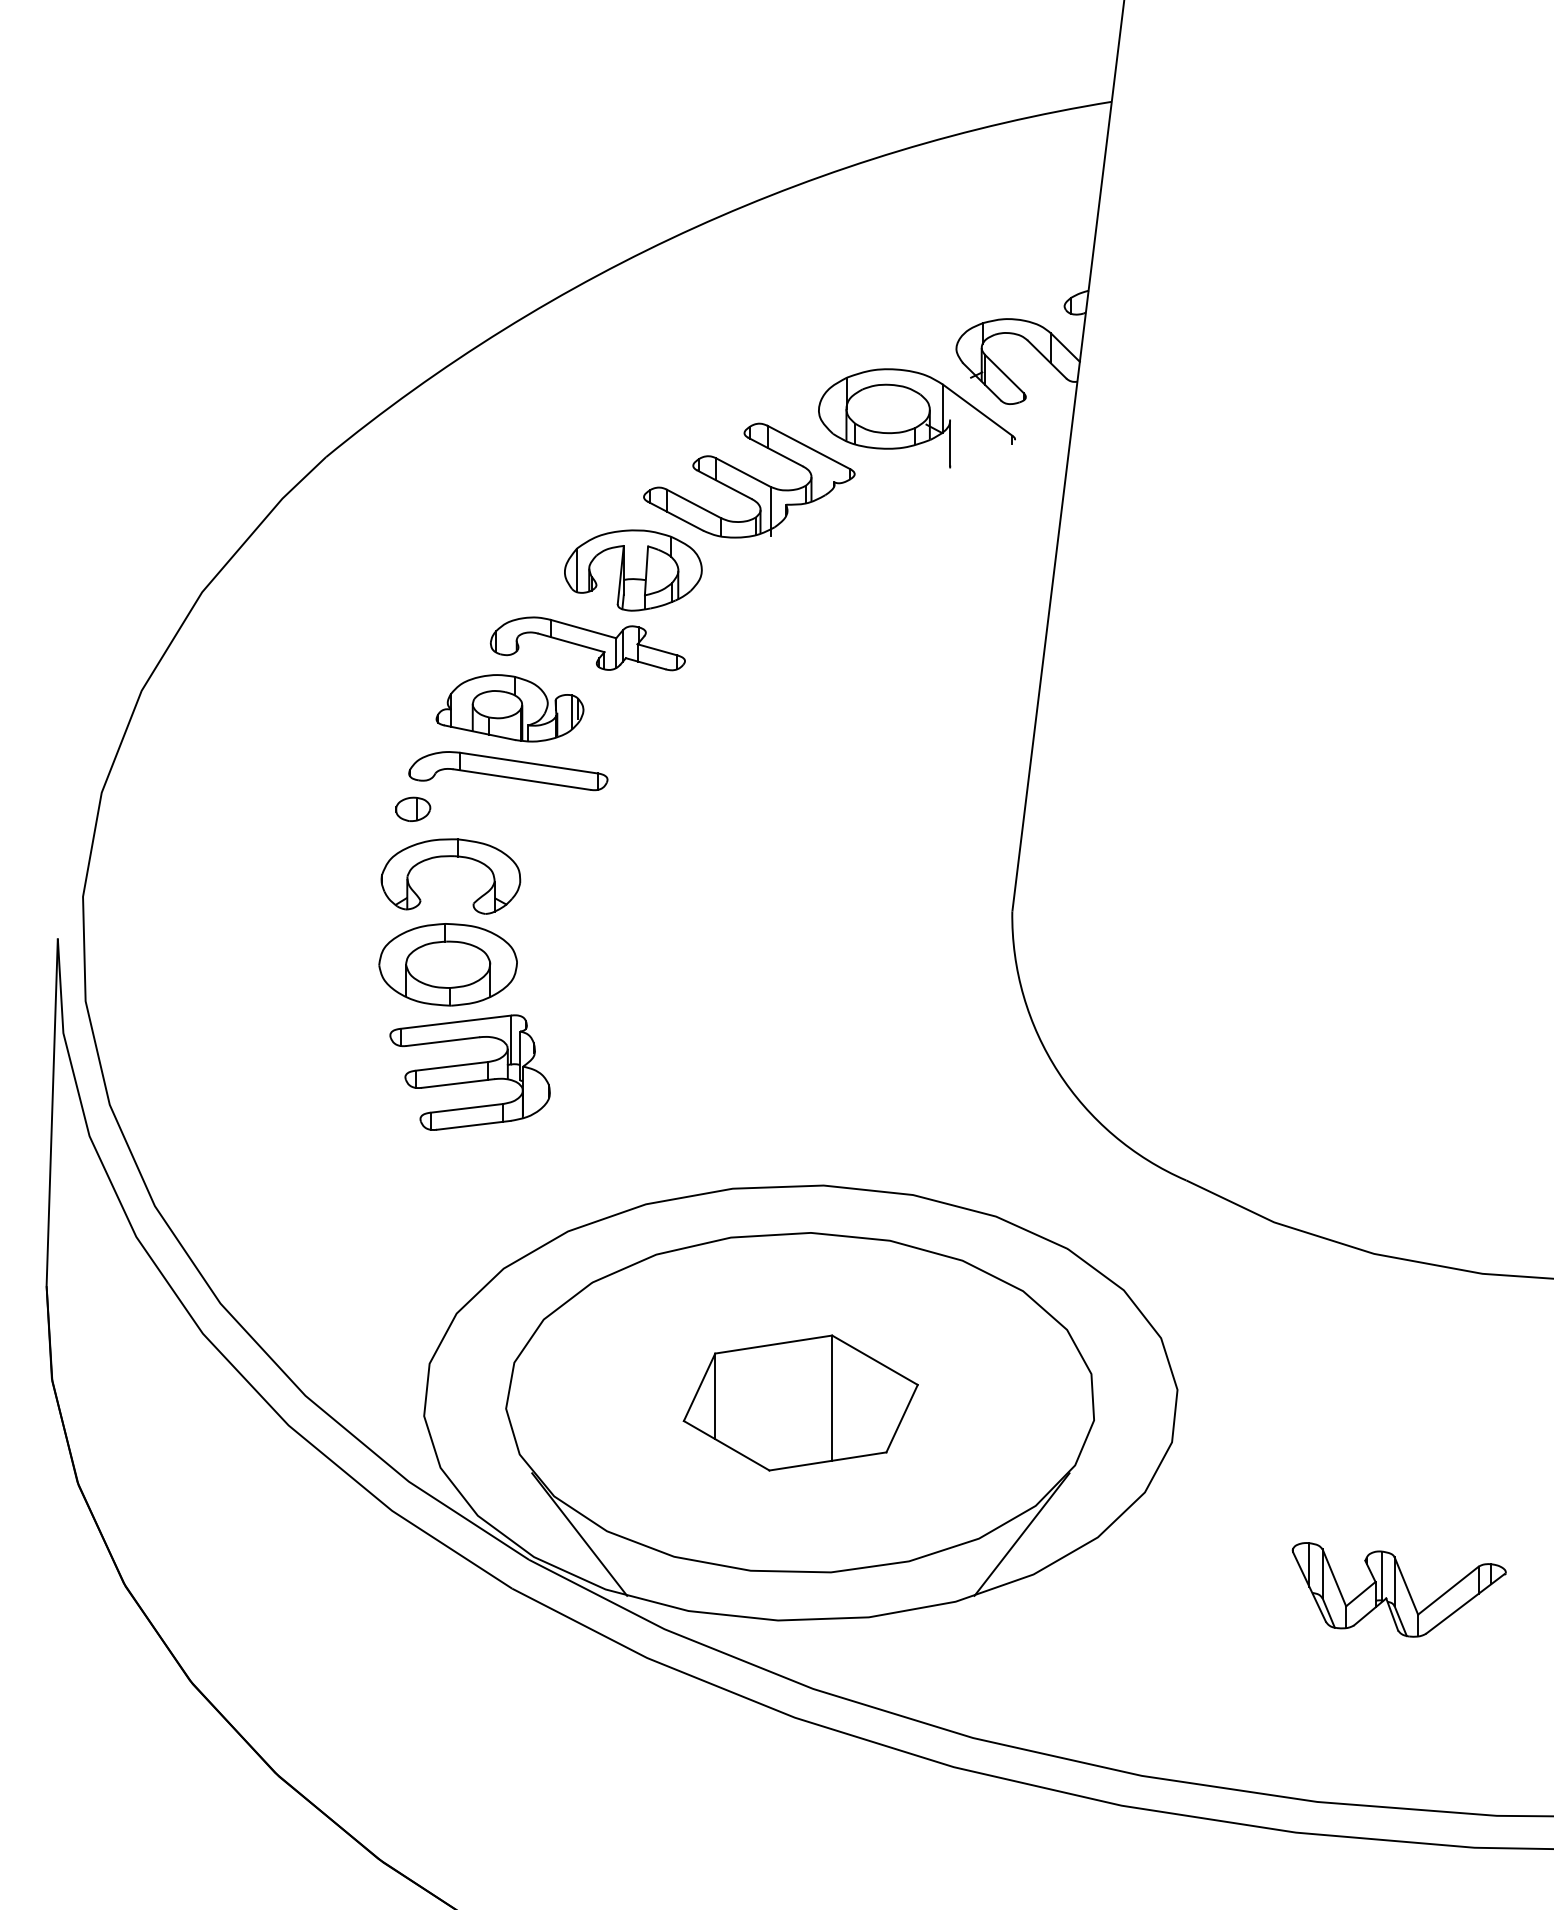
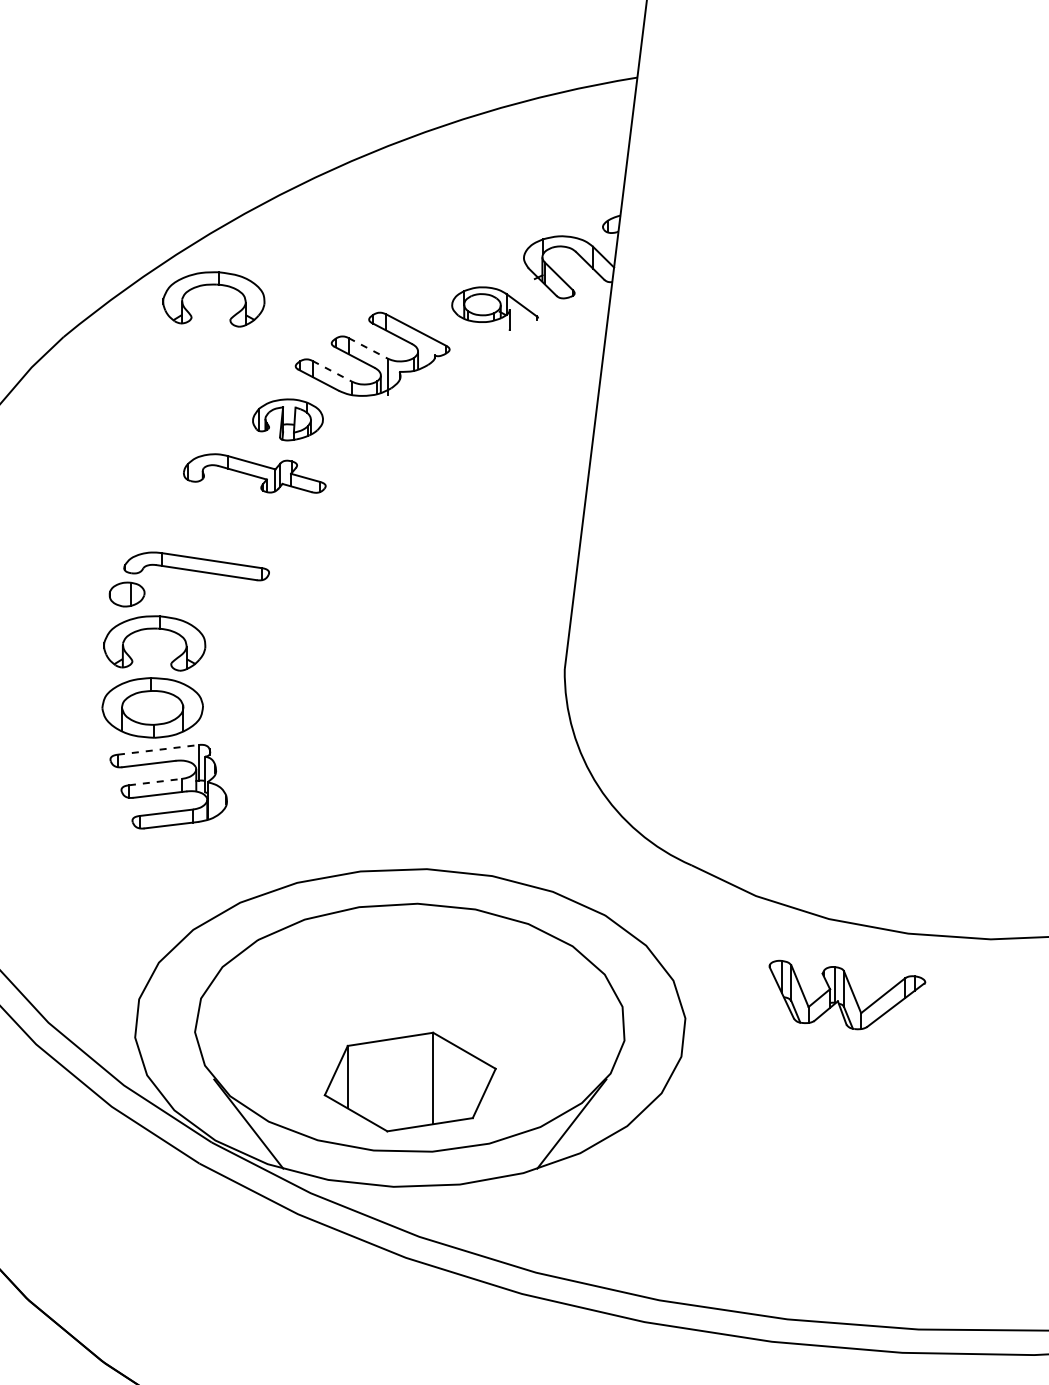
part: (530, 386) -> (212, 285), added
part: (916, 418) -> (494, 308), size x0.6
line: (743, 472) -> (368, 348), solid -> dashed
line: (694, 504) -> (332, 371), solid -> dashed
part: (633, 570) -> (288, 419), size x0.7
part: (509, 708) -> (197, 520), removed
part: (413, 808) -> (127, 593), size x1.4
line: (455, 1022) -> (158, 750), solid -> dashed
line: (451, 1066) -> (155, 782), solid -> dashed
part: (800, 1402) -> (410, 1081), moved
part: (1398, 1589) -> (846, 994), moved

